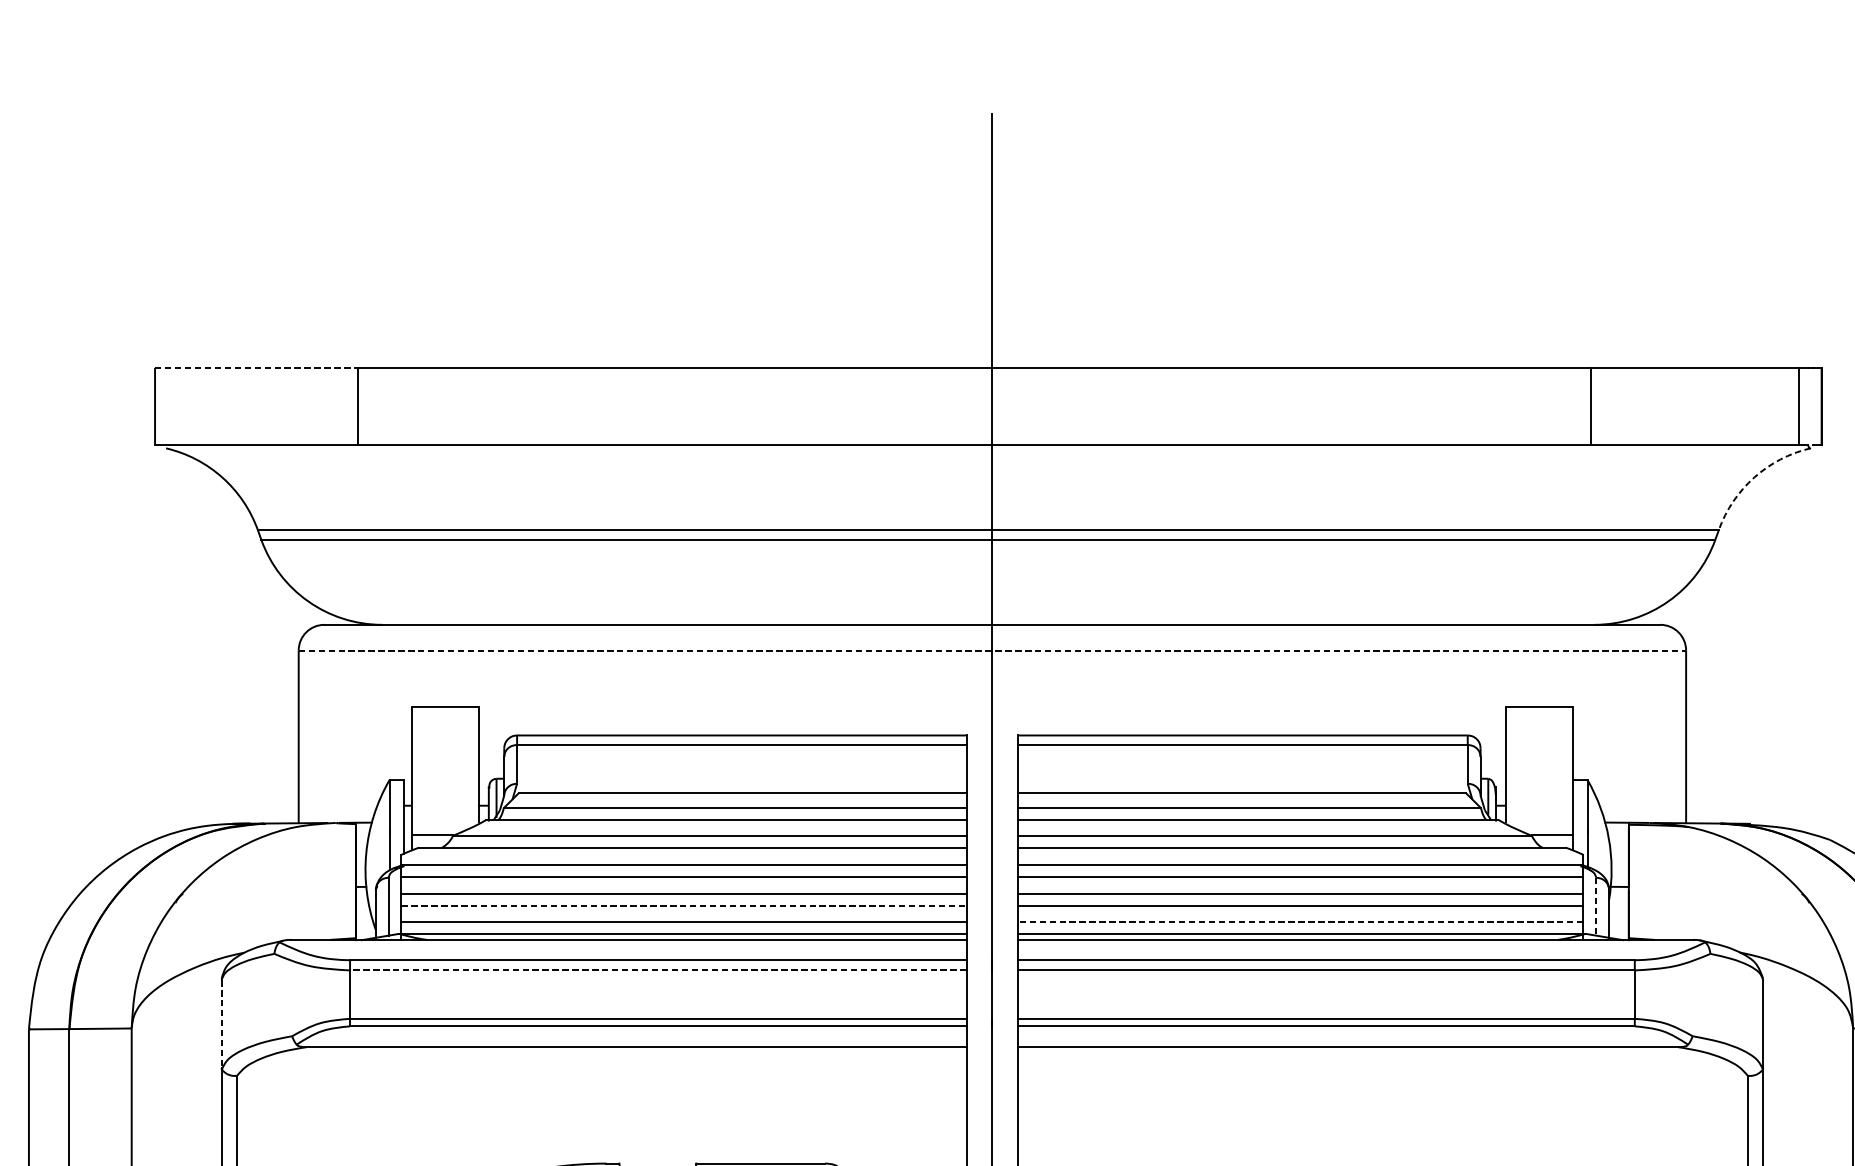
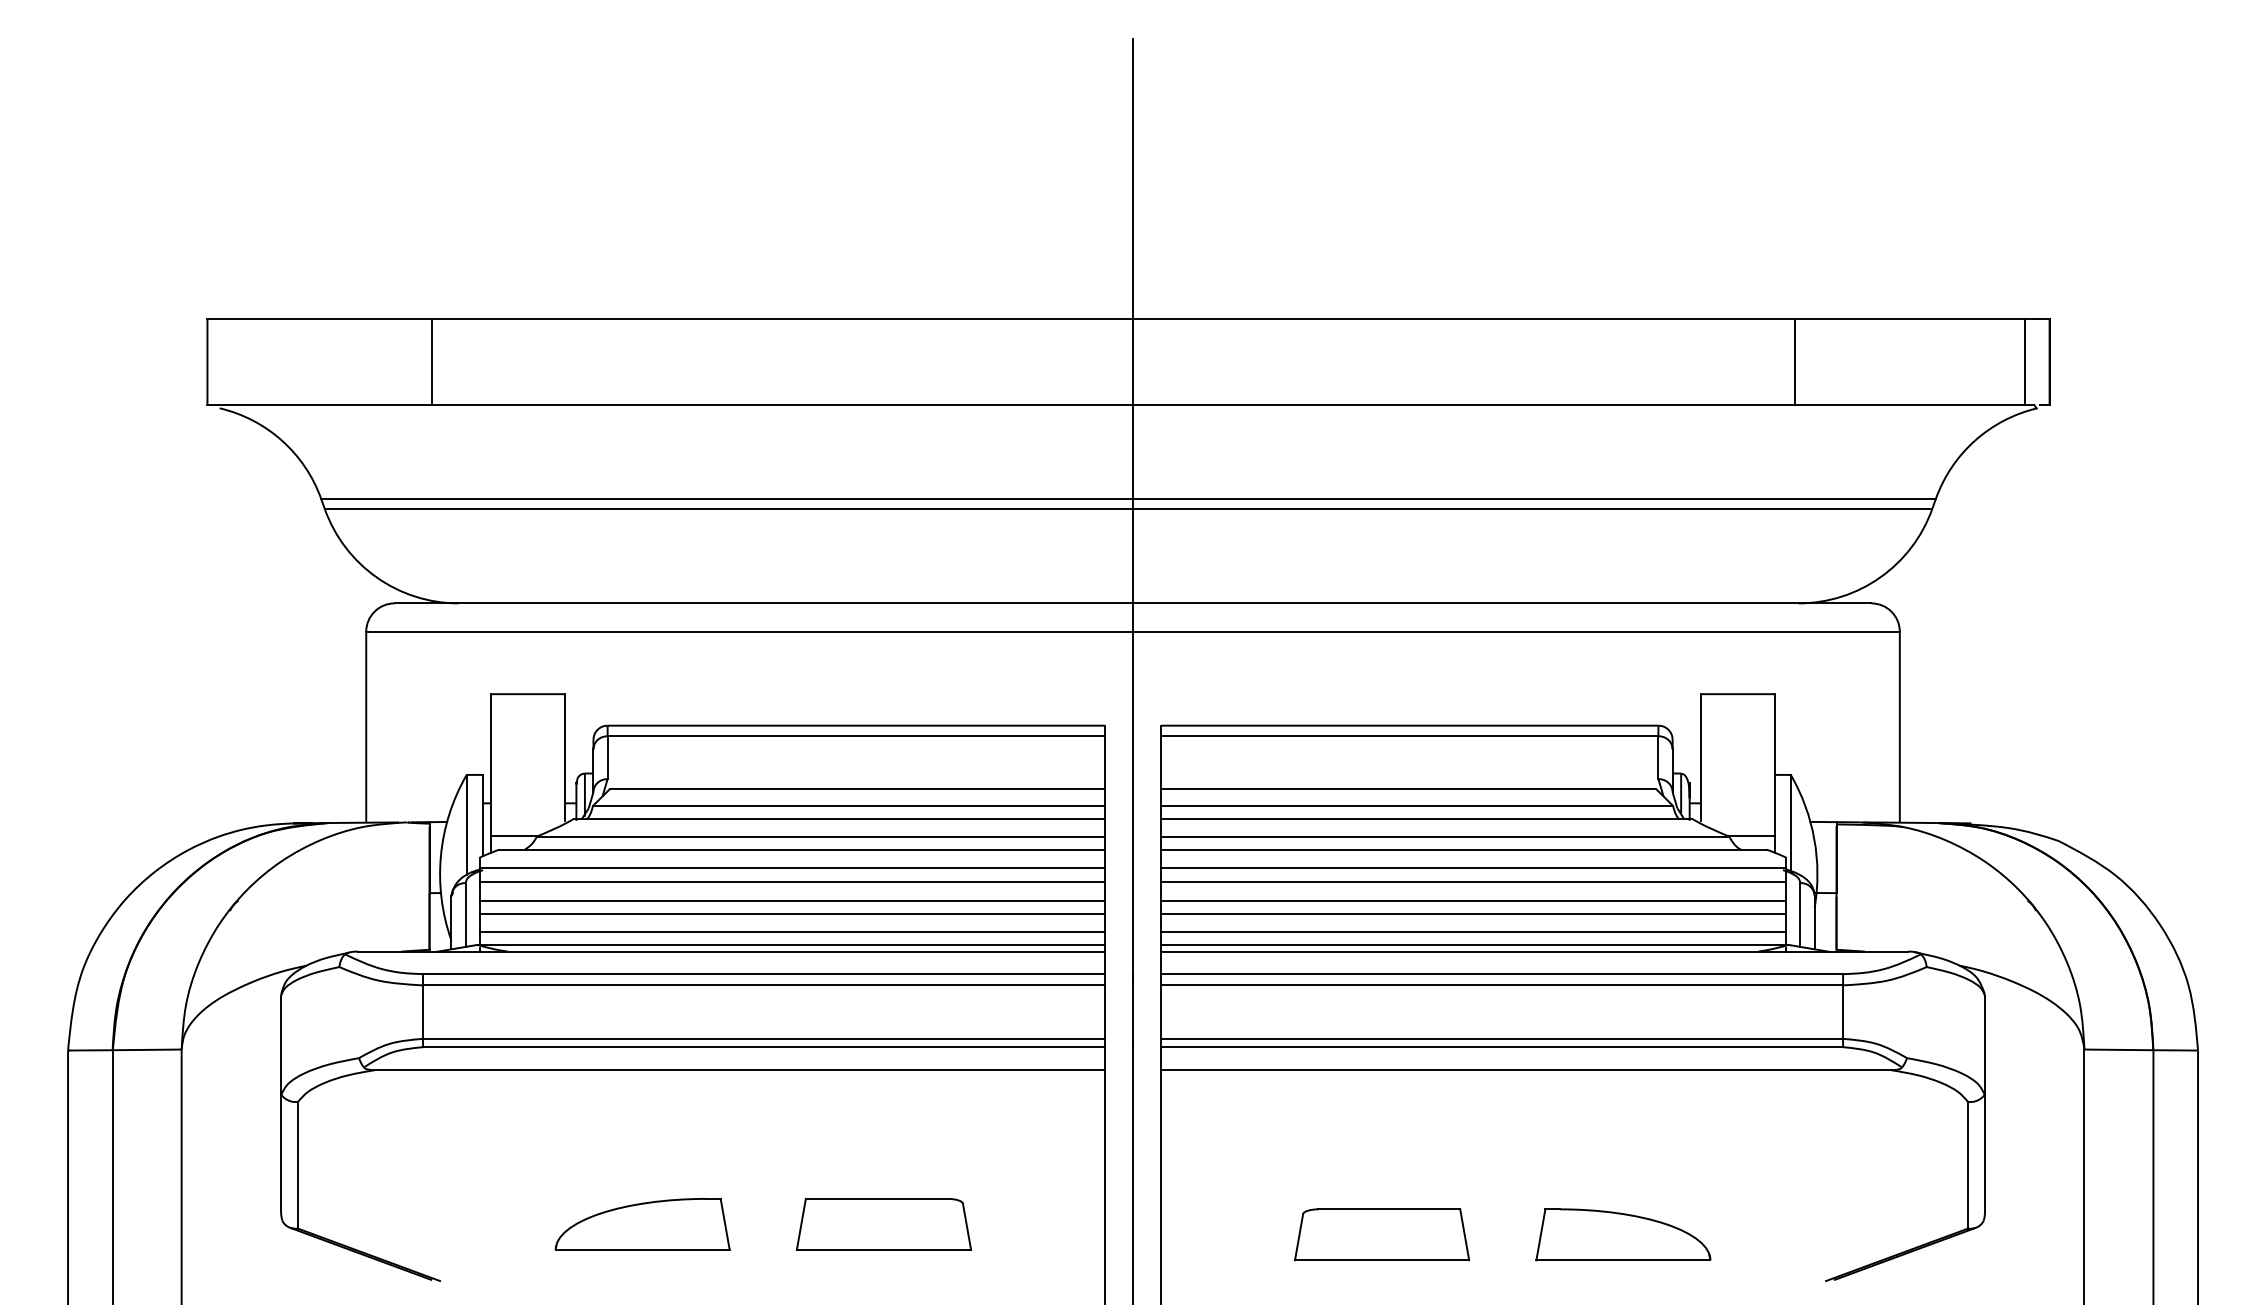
line: (257, 368) -> (320, 319), dashed -> solid
arc: (1754, 477) -> (1975, 440), dashed -> solid
line: (992, 650) -> (1133, 631), dashed -> solid
line: (684, 905) -> (792, 913), dashed -> solid
line: (1596, 906) -> (1800, 914), dashed -> solid
line: (1300, 922) -> (1473, 932), dashed -> solid
line: (658, 970) -> (763, 985), dashed -> solid
line: (222, 1023) -> (281, 1044), dashed -> solid

